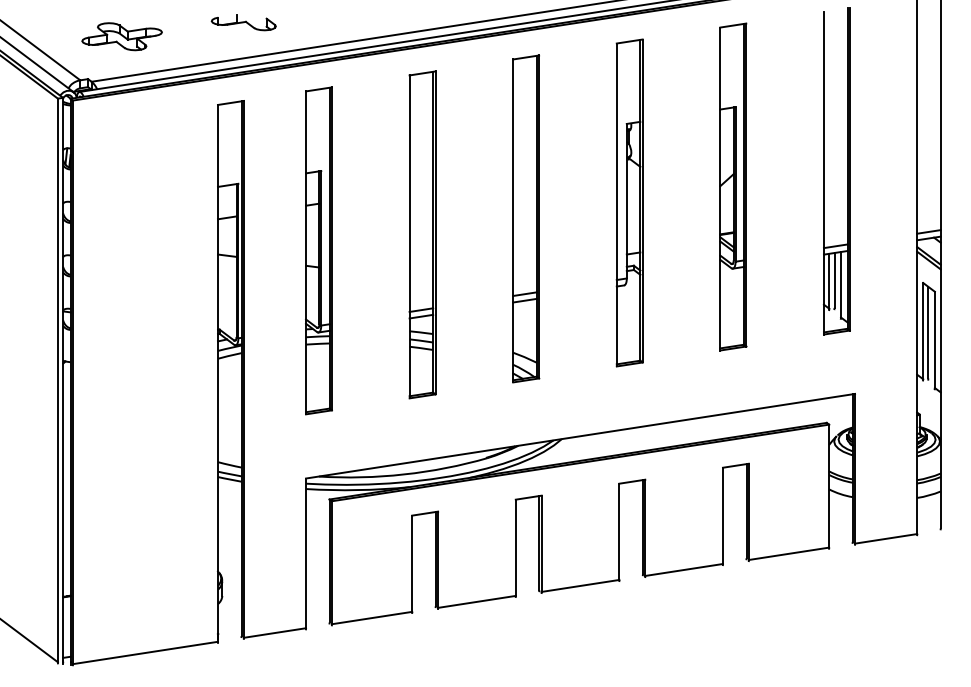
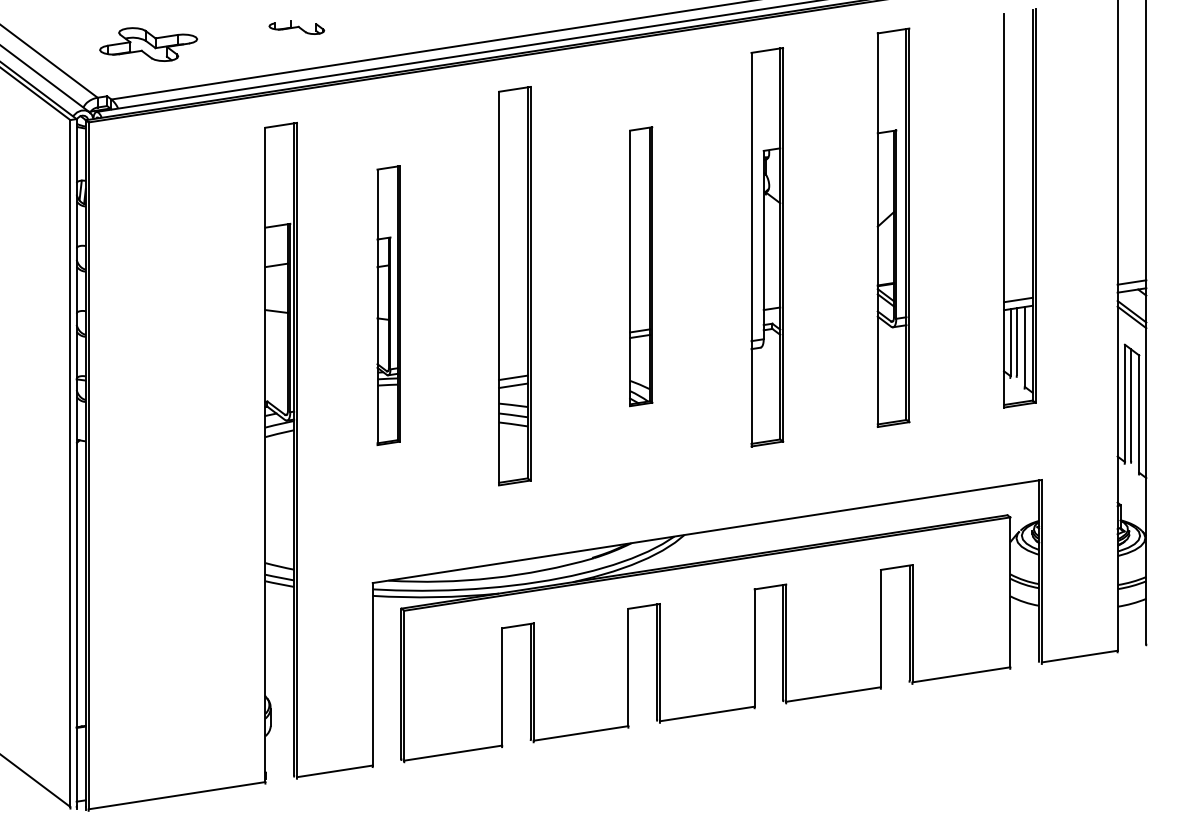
part: (243, 22) -> (296, 27), size x0.7
part: (526, 218) -> (641, 266), size x0.7
part: (318, 250) -> (387, 305), size x0.7

